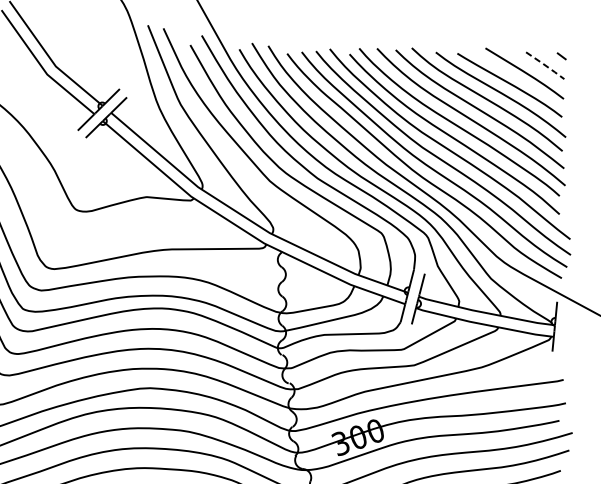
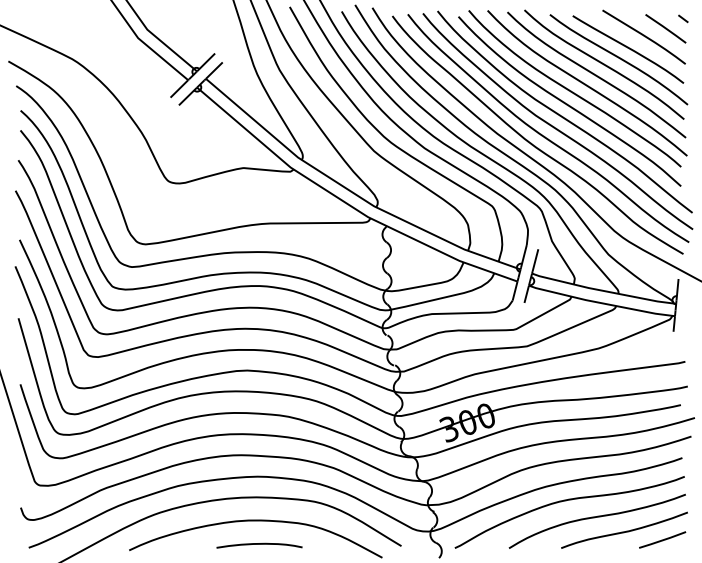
line: (545, 66) -> (666, 29), dashed -> solid

